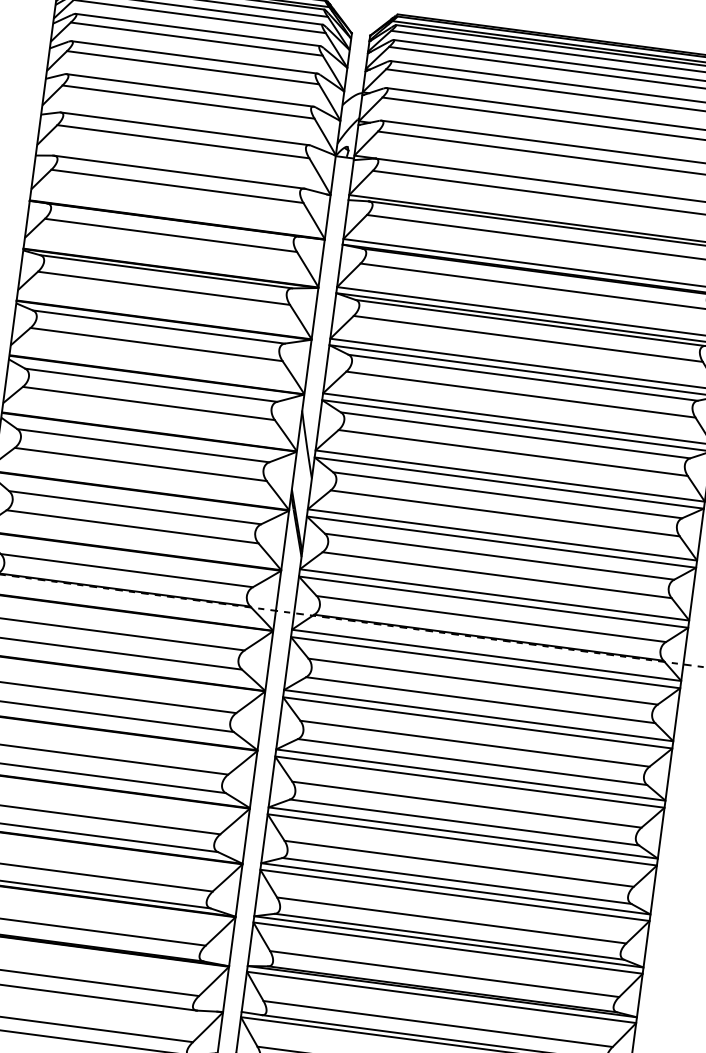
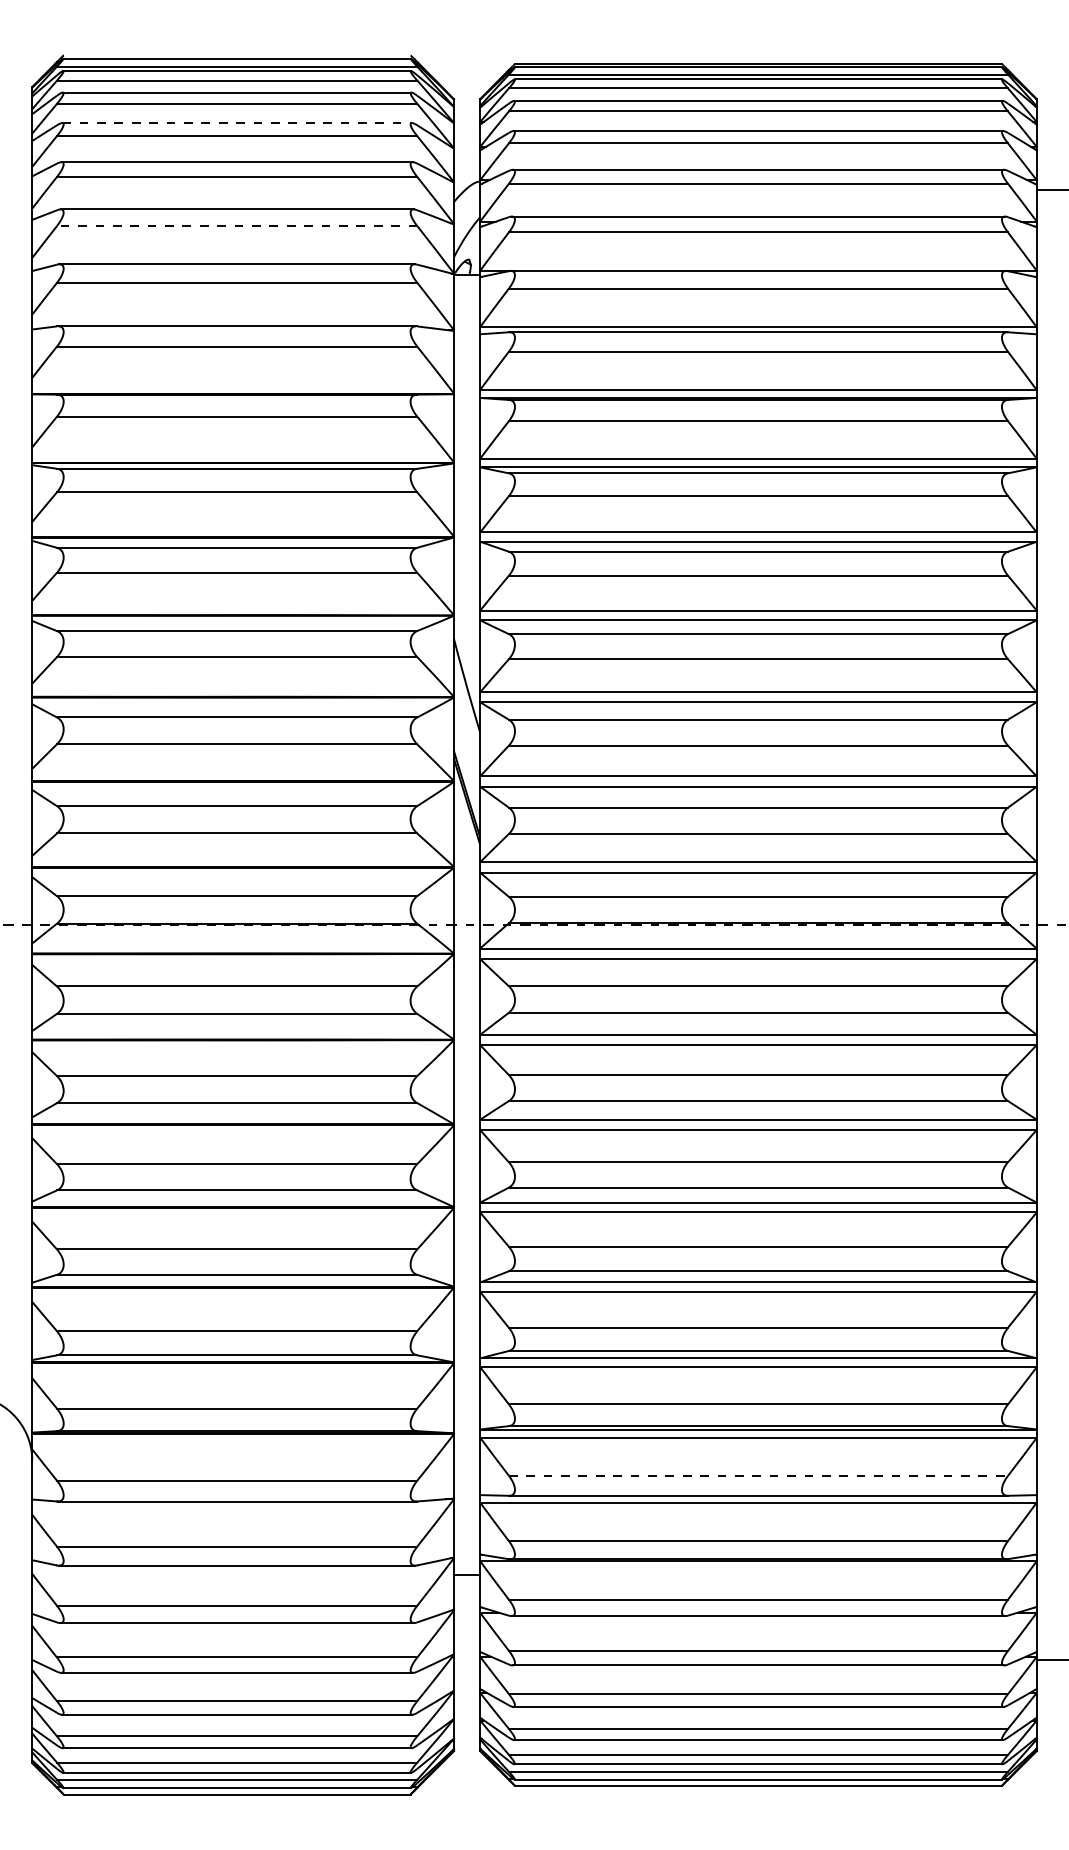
line: (198, 30) -> (237, 123), solid -> dashed
line: (188, 102) -> (236, 226), solid -> dashed
line: (438, 1023) -> (758, 1475), solid -> dashed

